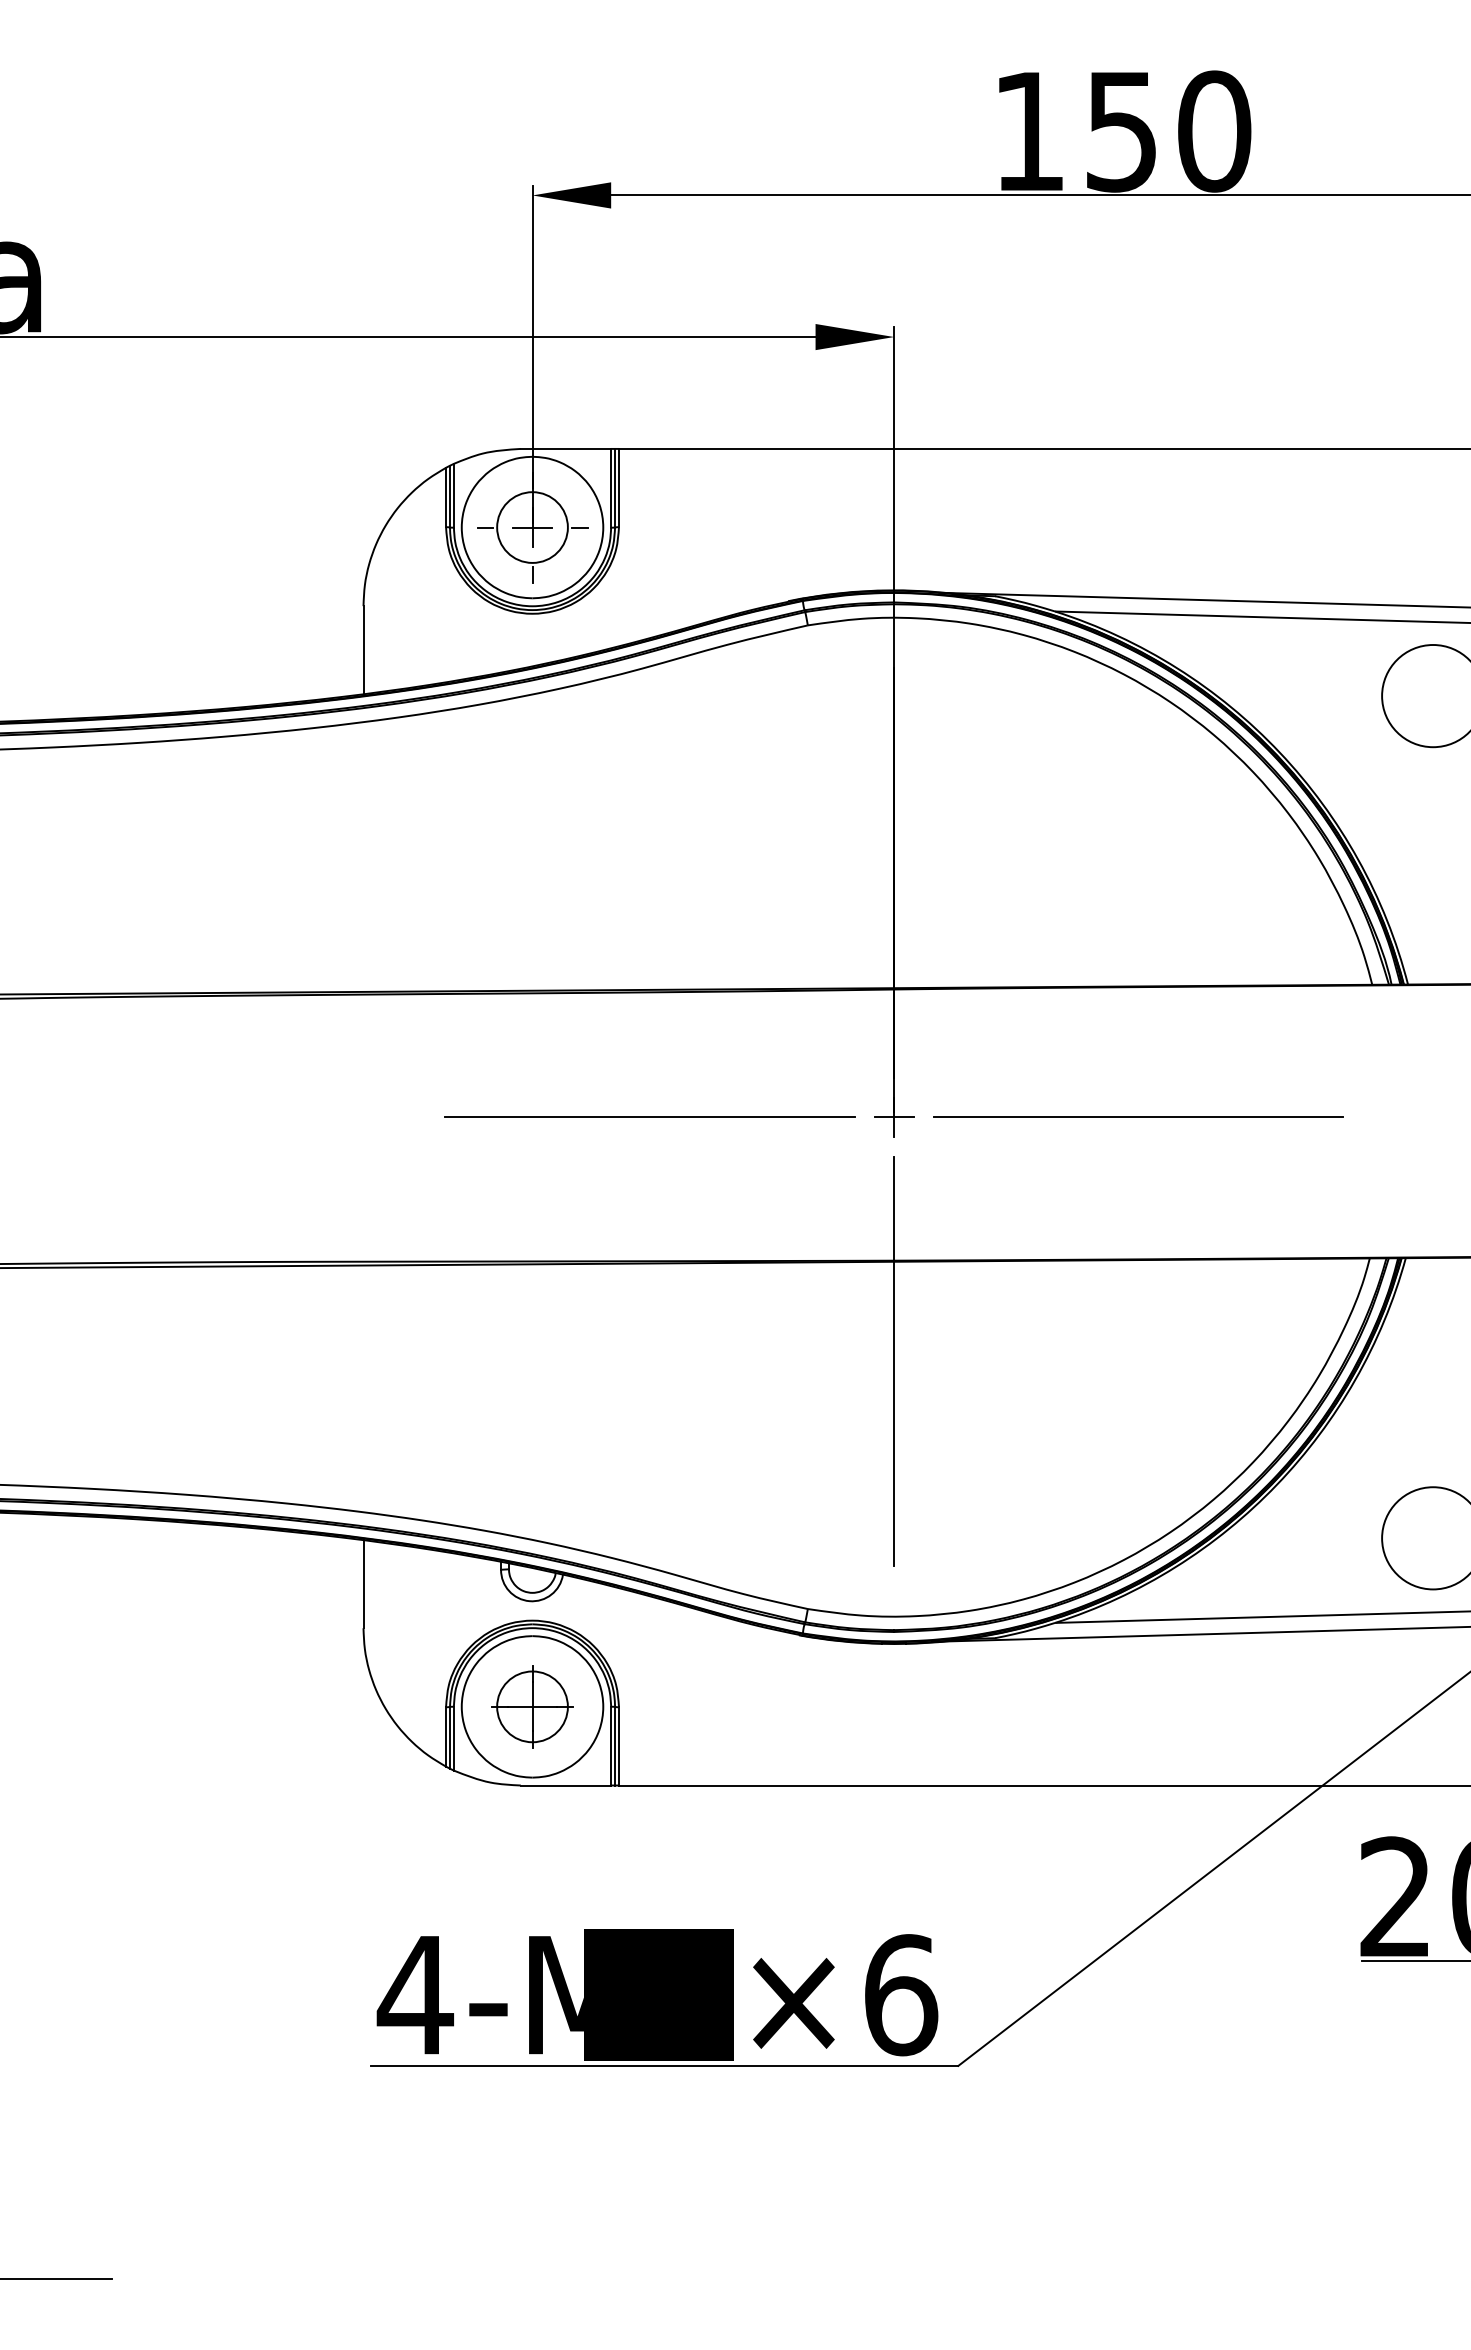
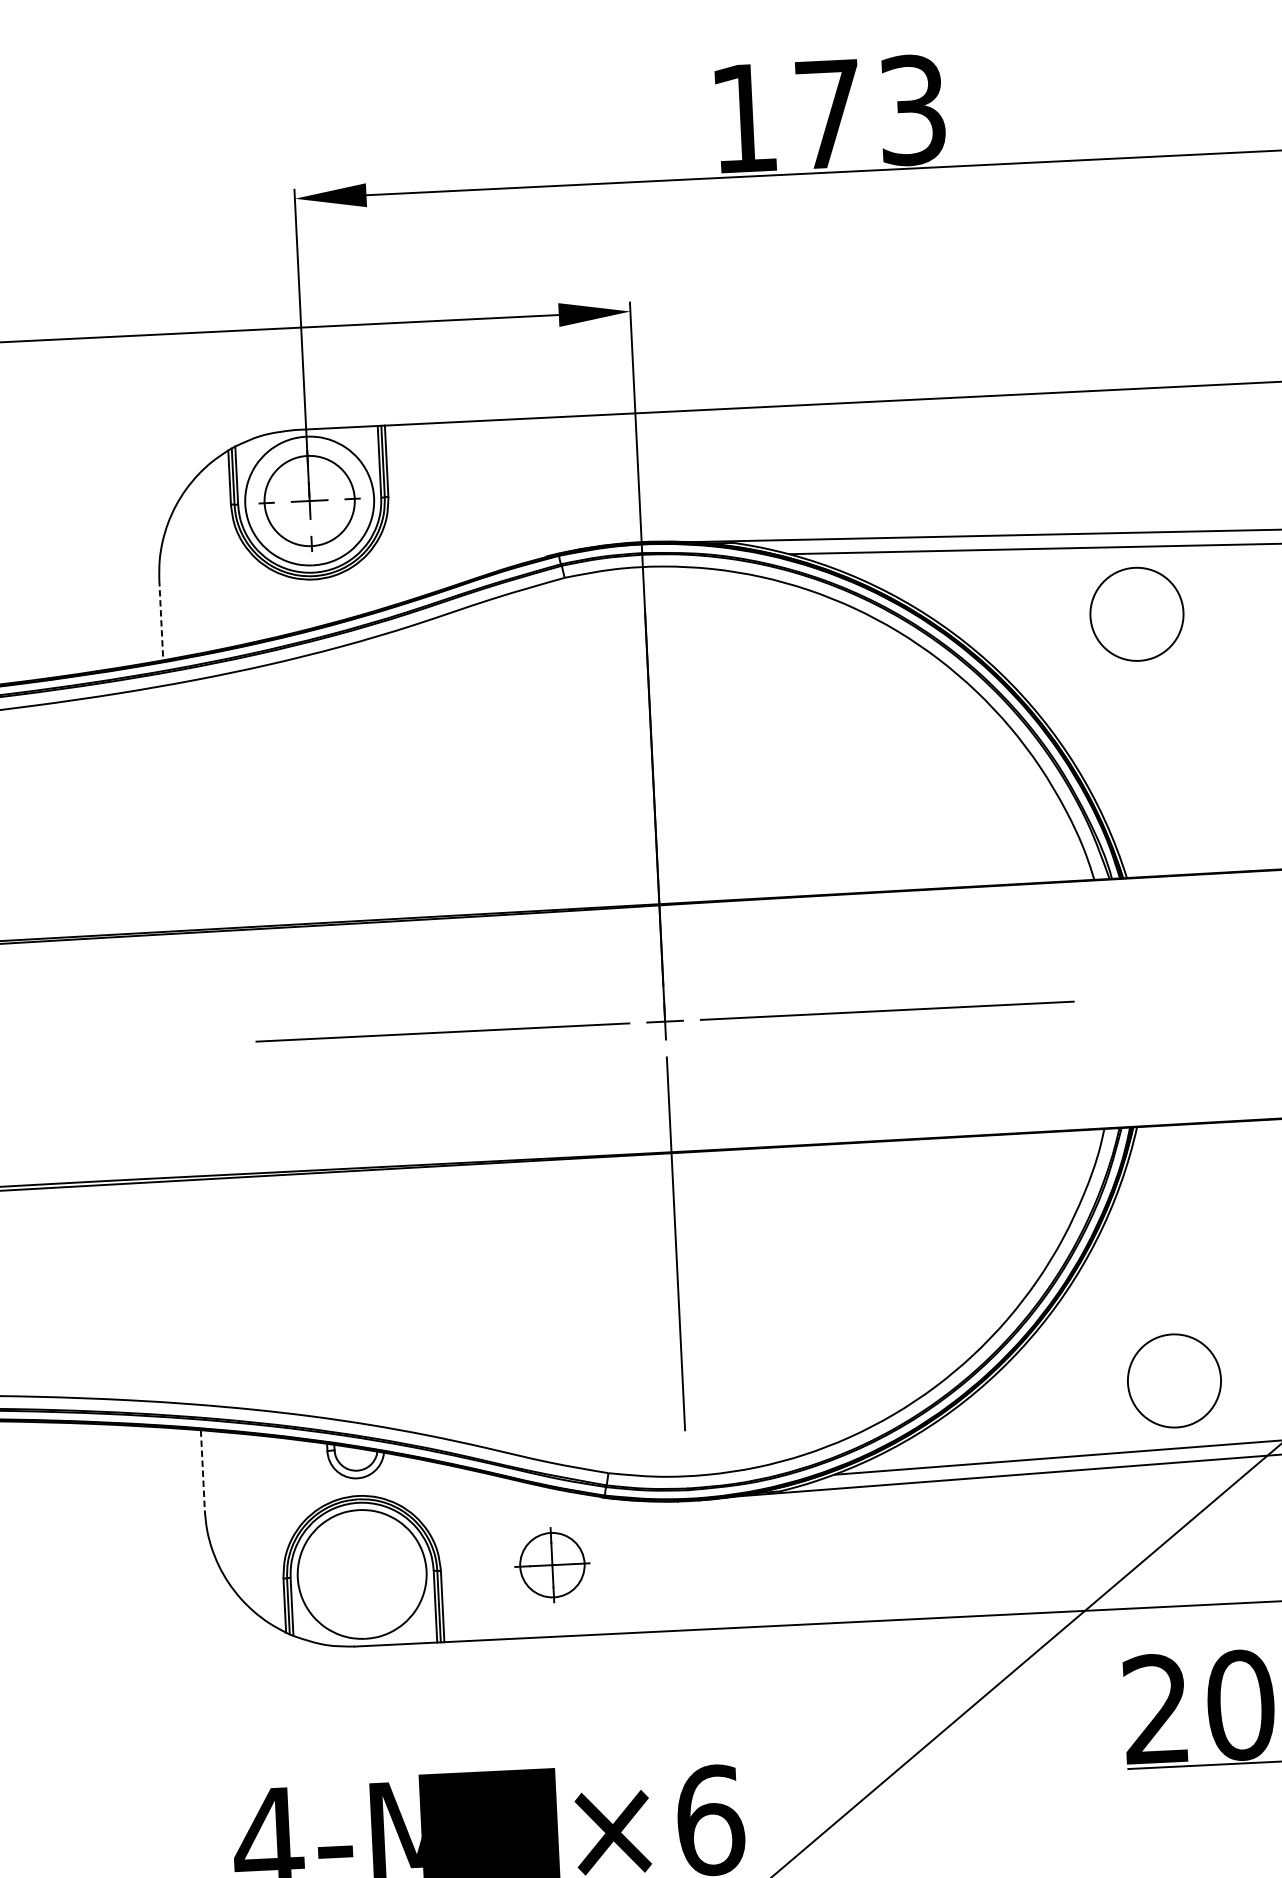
text: (1169, 131) -> (871, 112), 150 -> 173
circle: (532, 527) -> (309, 500), size x1.4
line: (363, 650) -> (161, 620), solid -> dashed
line: (363, 1584) -> (202, 1470), solid -> dashed
part: (532, 1706) -> (552, 1564), moved

